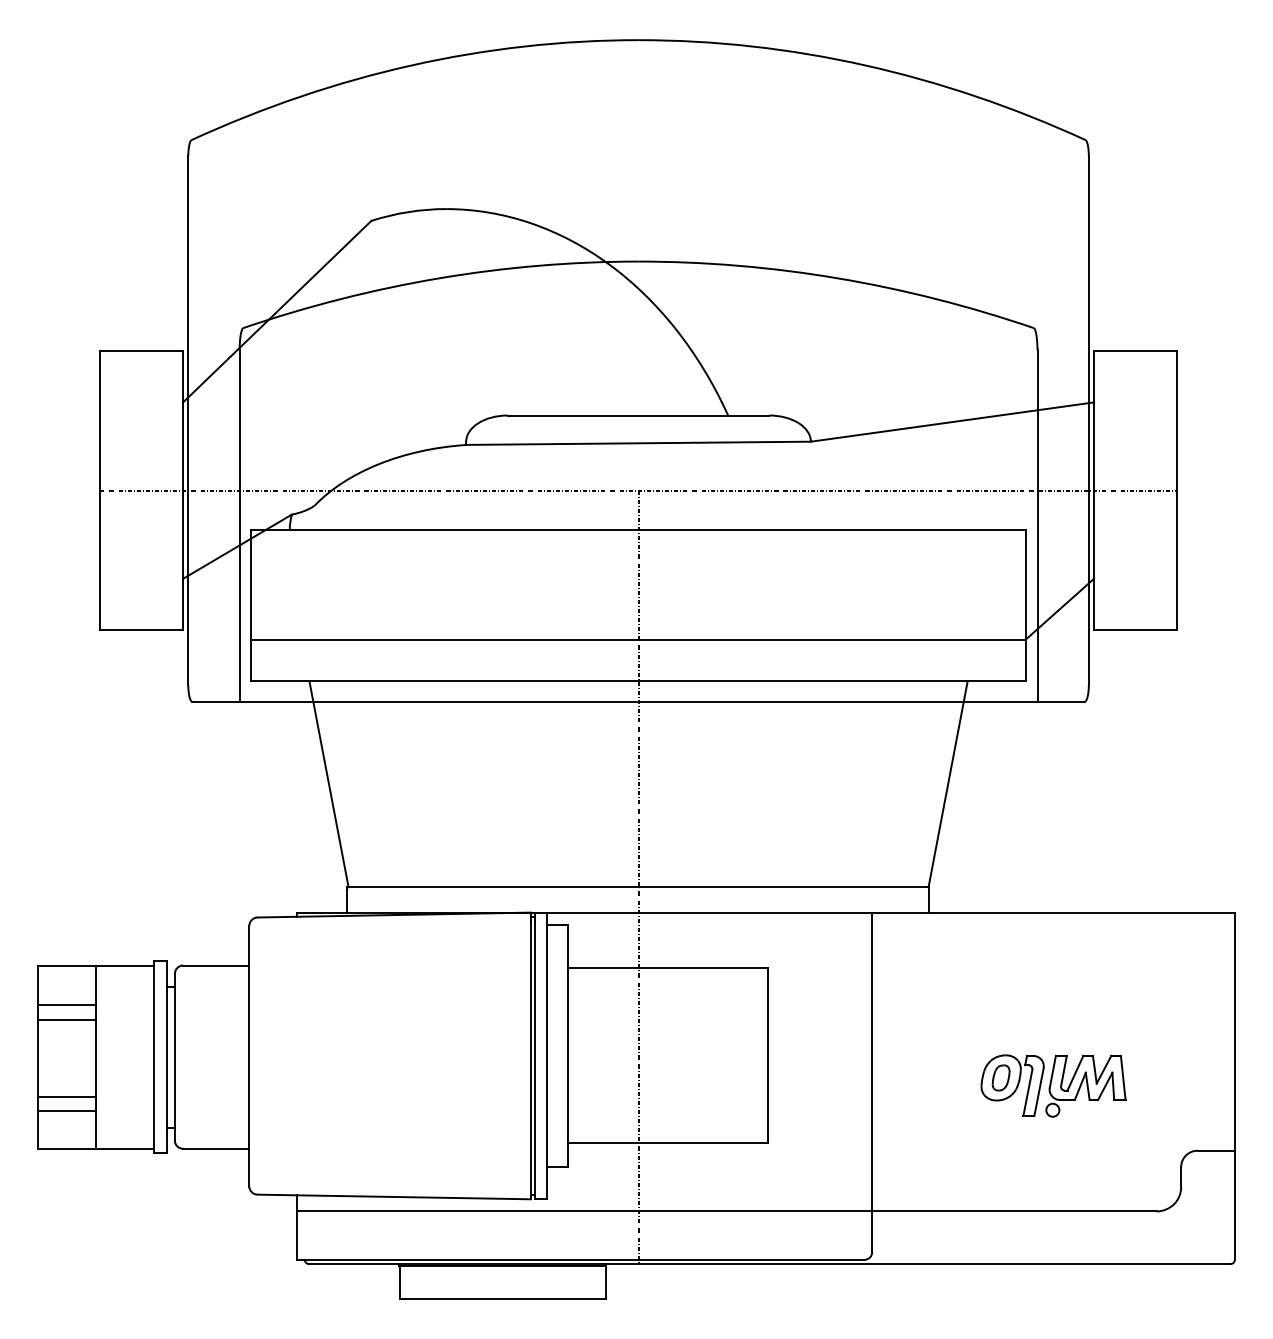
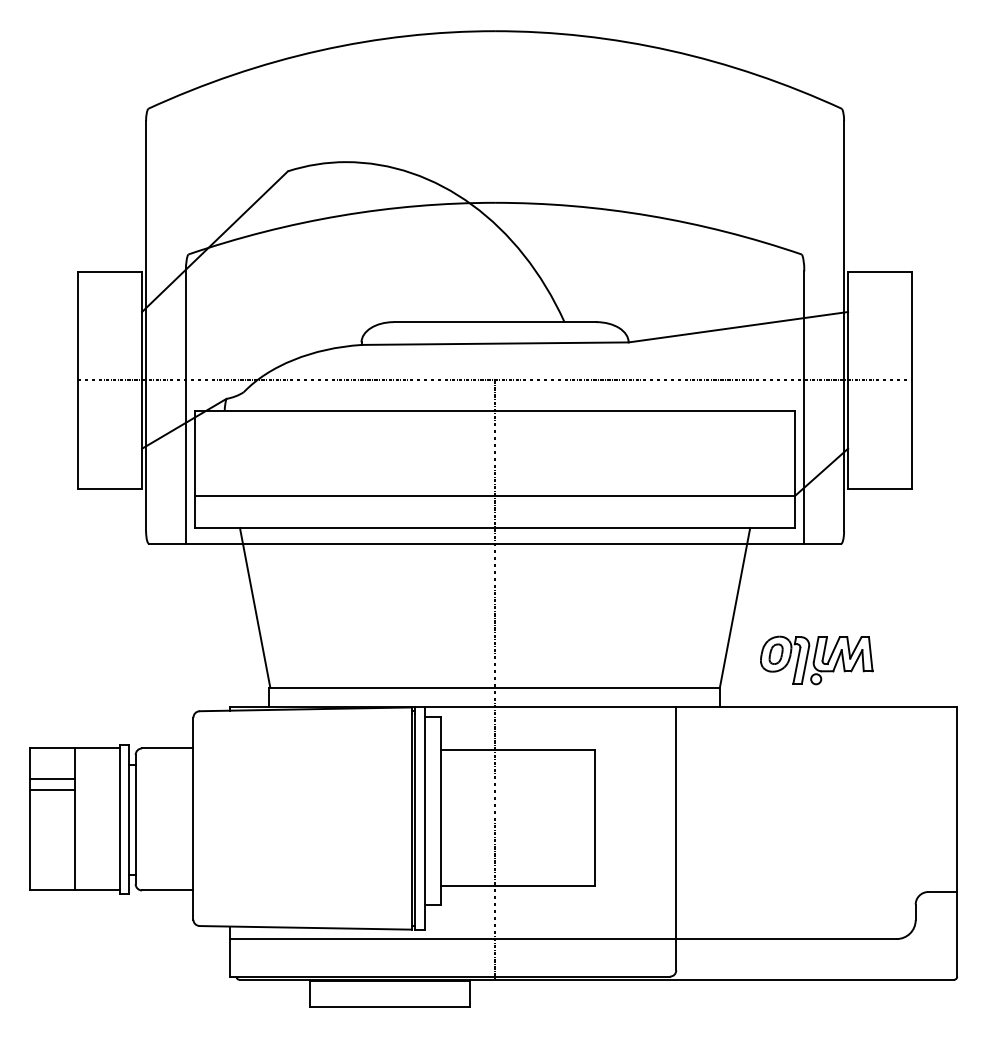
part: (1053, 1085) -> (816, 660), moved
line: (67, 1096) -> (52, 849), removed
line: (67, 1111) -> (52, 861), removed

